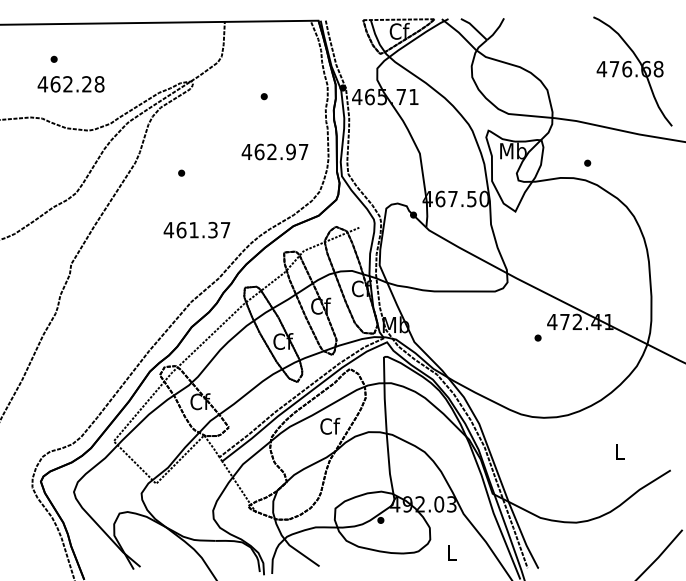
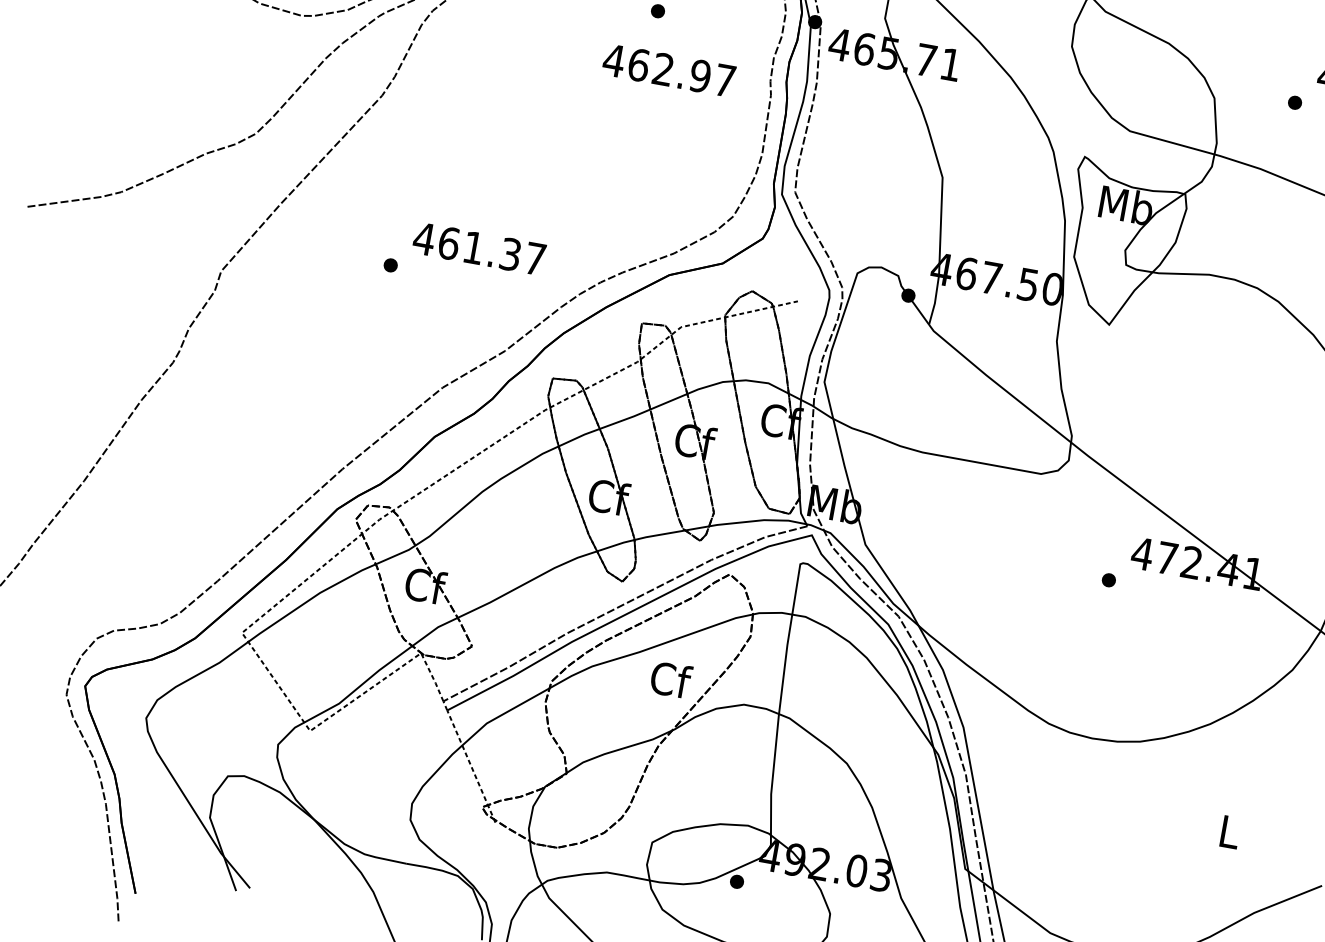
text: (274, 151) -> (668, 69), moved
part: (587, 162) -> (1294, 101), moved
part: (181, 172) -> (390, 263), moved

